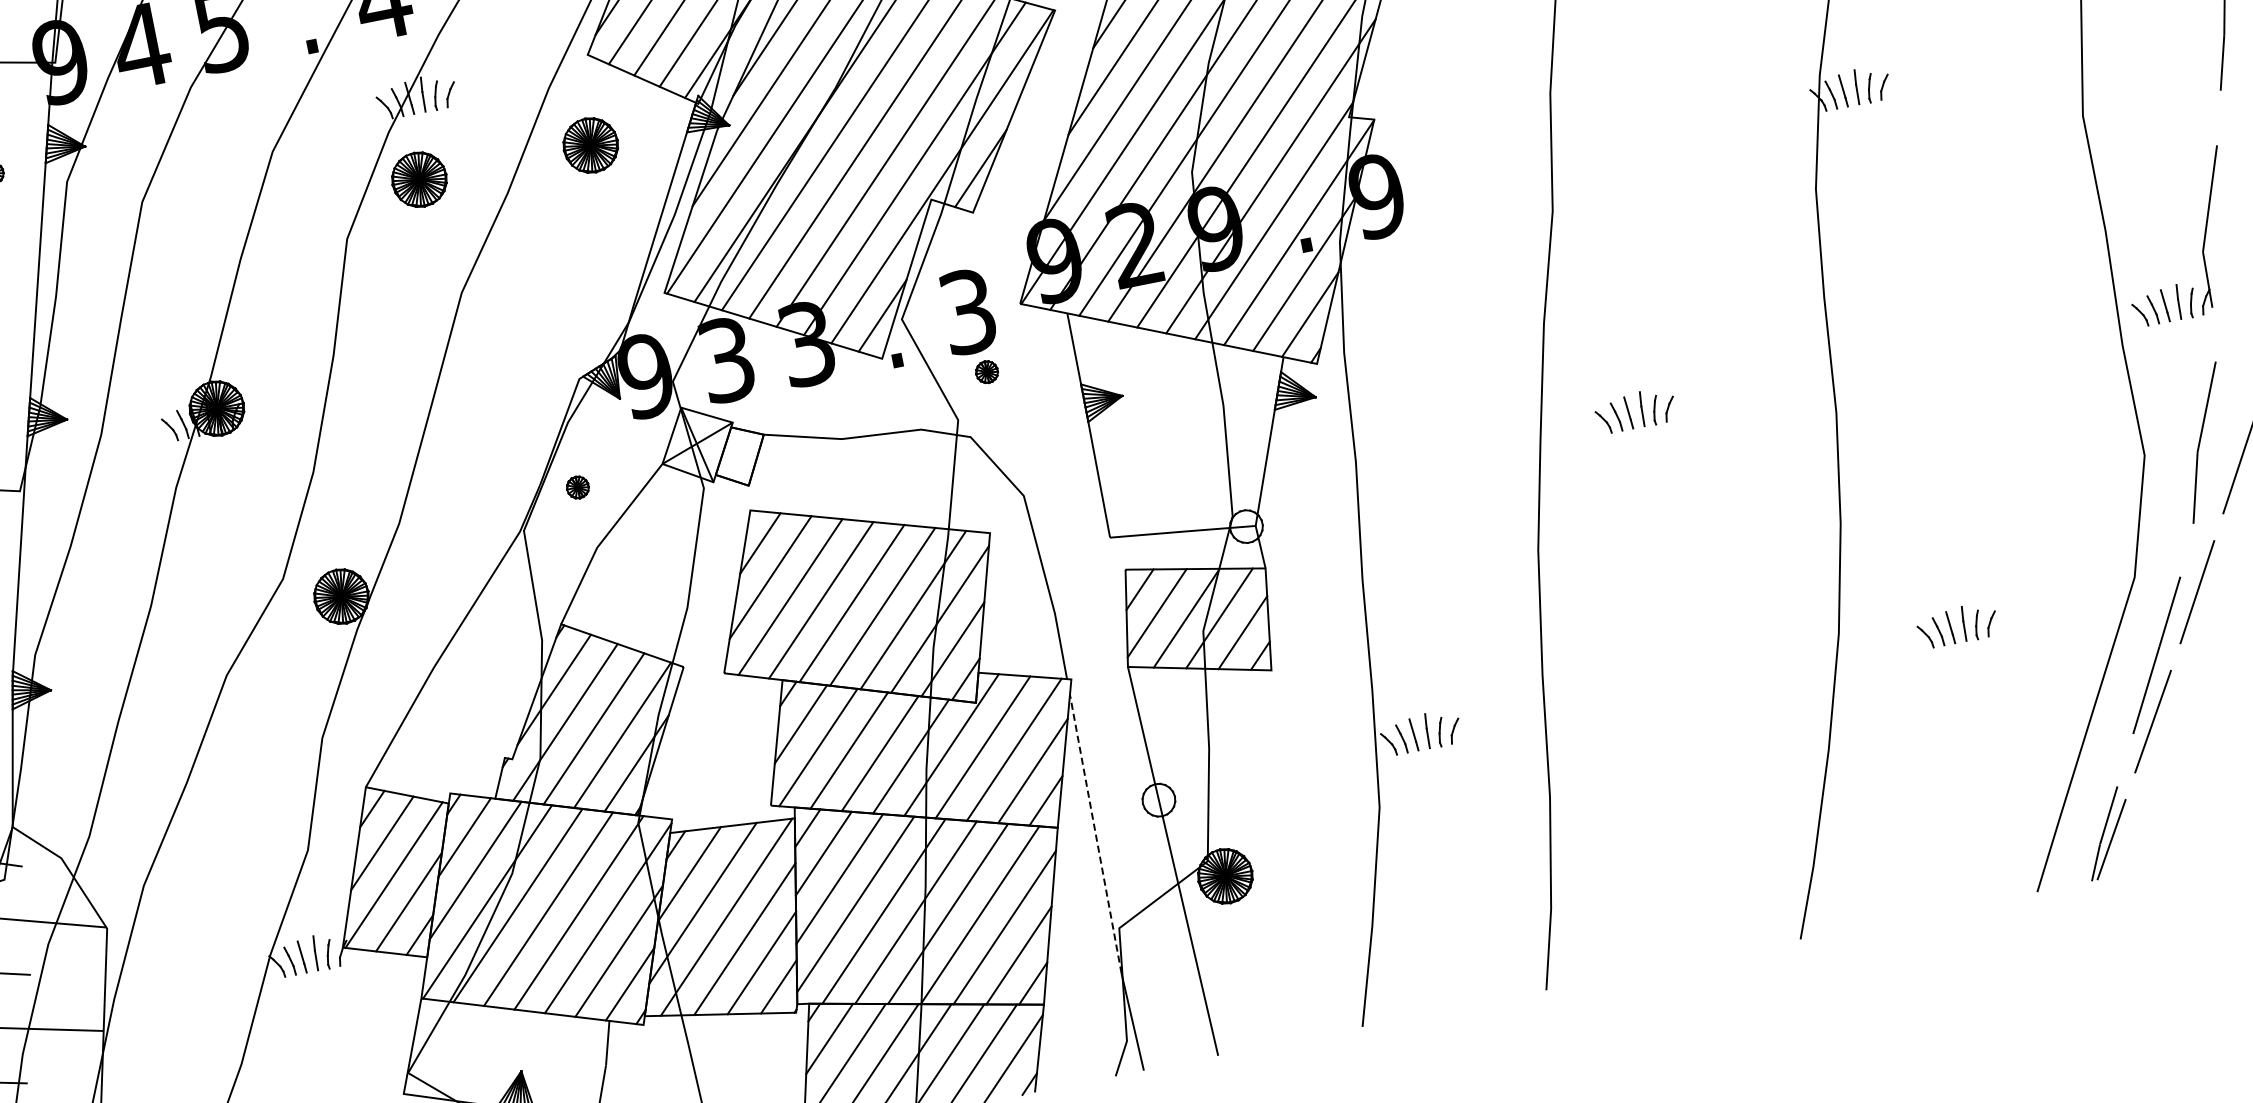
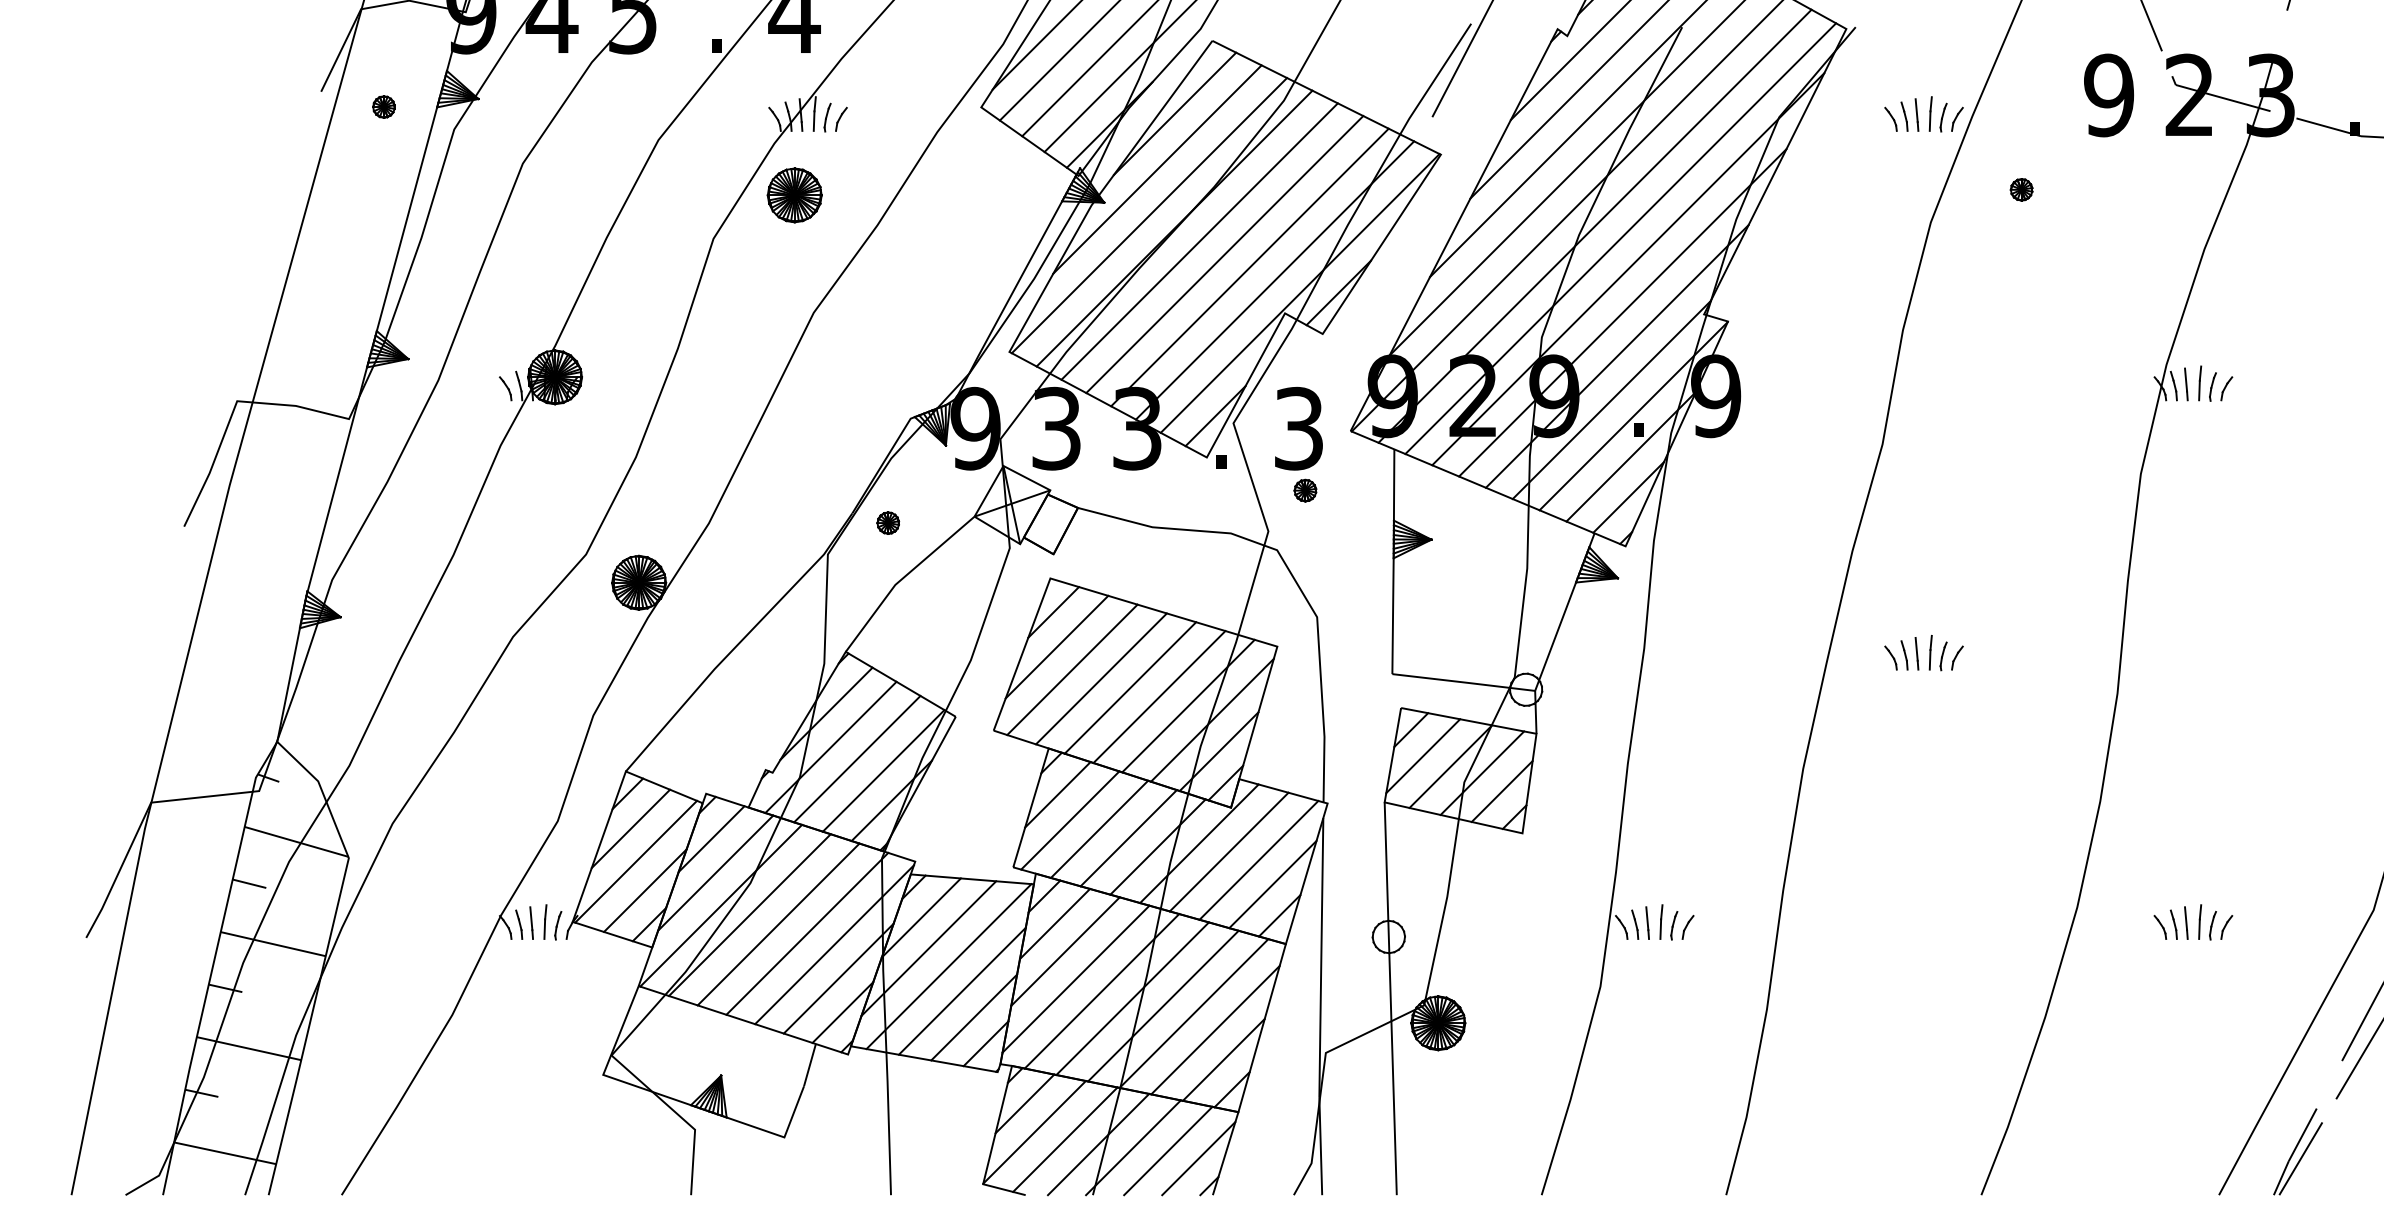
part: (590, 145) -> (966, 195), removed
line: (1095, 834) -> (1321, 957), dashed -> solid

